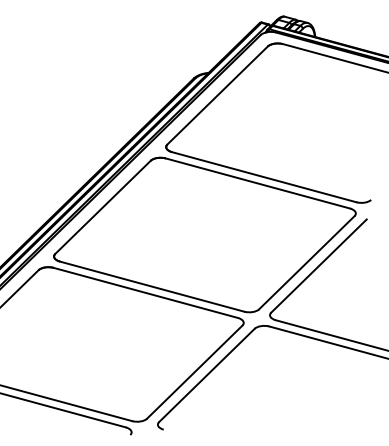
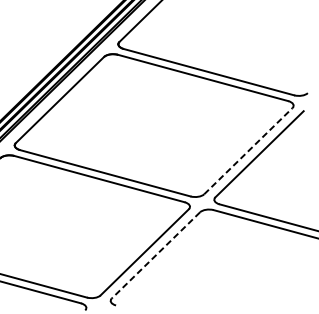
line: (306, 262) -> (248, 150), solid -> dashed
line: (206, 375) -> (155, 255), solid -> dashed

